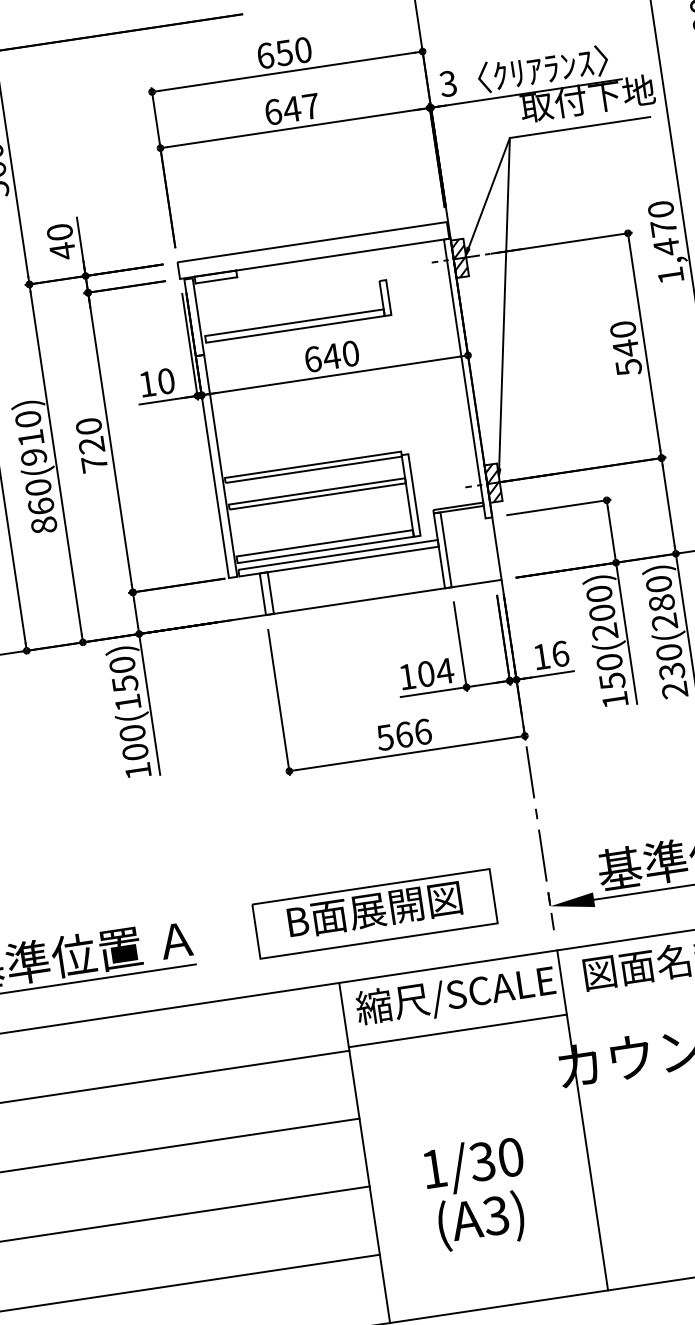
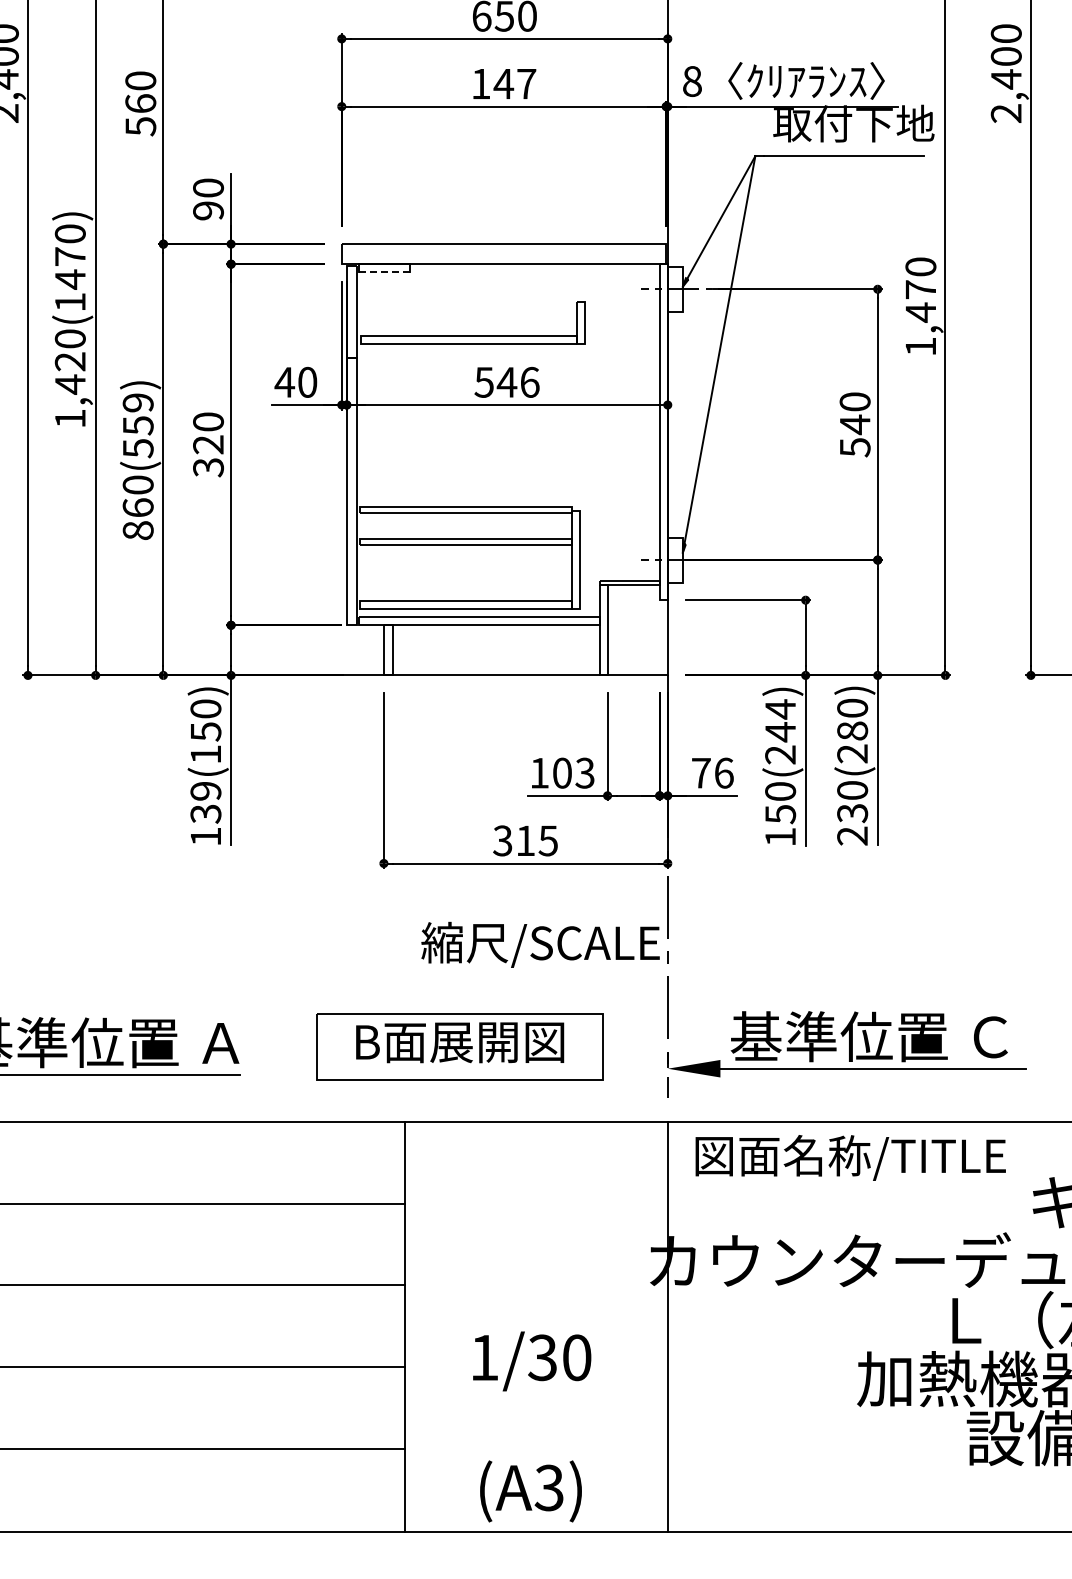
text: (447, 83) -> (691, 81), 3 -> 8
text: (273, 111) -> (481, 83), 647 -> 147
text: (62, 250) -> (208, 210), 40 -> 90
hatch: (459, 257) -> (674, 288), removed
line: (216, 280) -> (384, 272), solid -> dashed
text: (331, 355) -> (506, 381), 640 -> 546
text: (147, 384) -> (284, 382), 10 -> 40
text: (30, 438) -> (137, 425), 860(910) -> 860(559)
text: (94, 464) -> (208, 467), 720 -> 320
hatch: (492, 482) -> (674, 559), removed
text: (600, 603) -> (780, 720), 150(200) -> 150(244)
text: (541, 657) -> (701, 773), 16 -> 76
text: (444, 670) -> (584, 772), 104 -> 103
text: (403, 734) -> (525, 840), 566 -> 315
text: (133, 742) -> (205, 802), 100(150) -> 139(150)
text: (455, 995) -> (540, 944), moved
line: (457, 1031) -> (536, 1199), removed
text: (480, 1221) -> (530, 1491), moved

